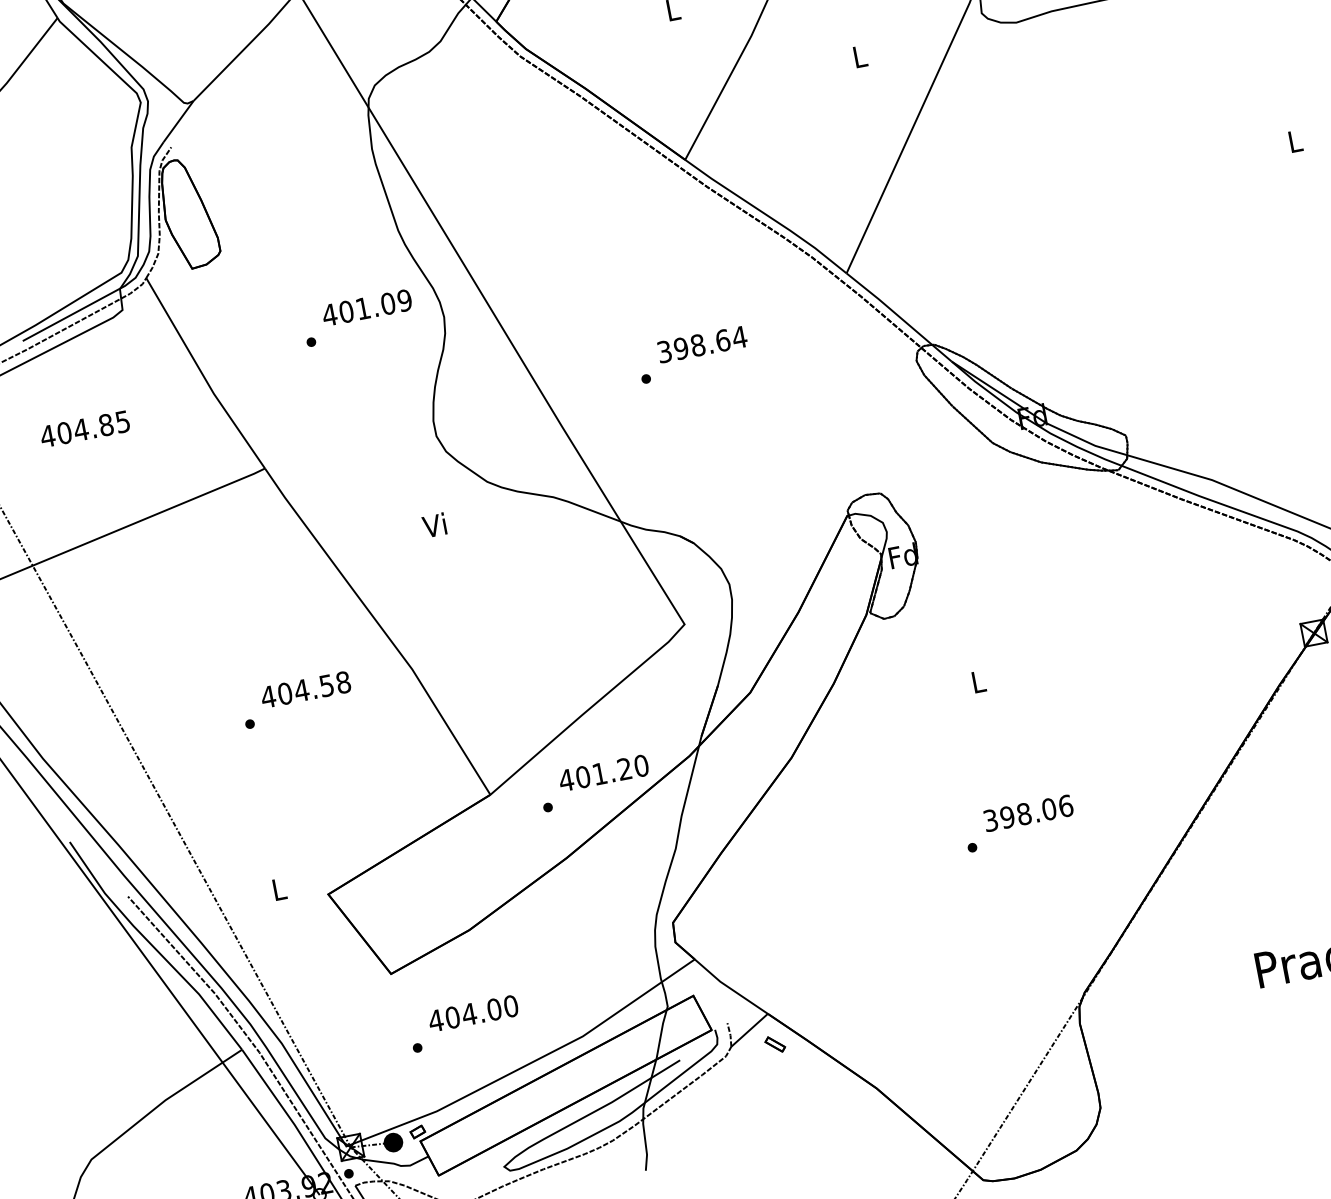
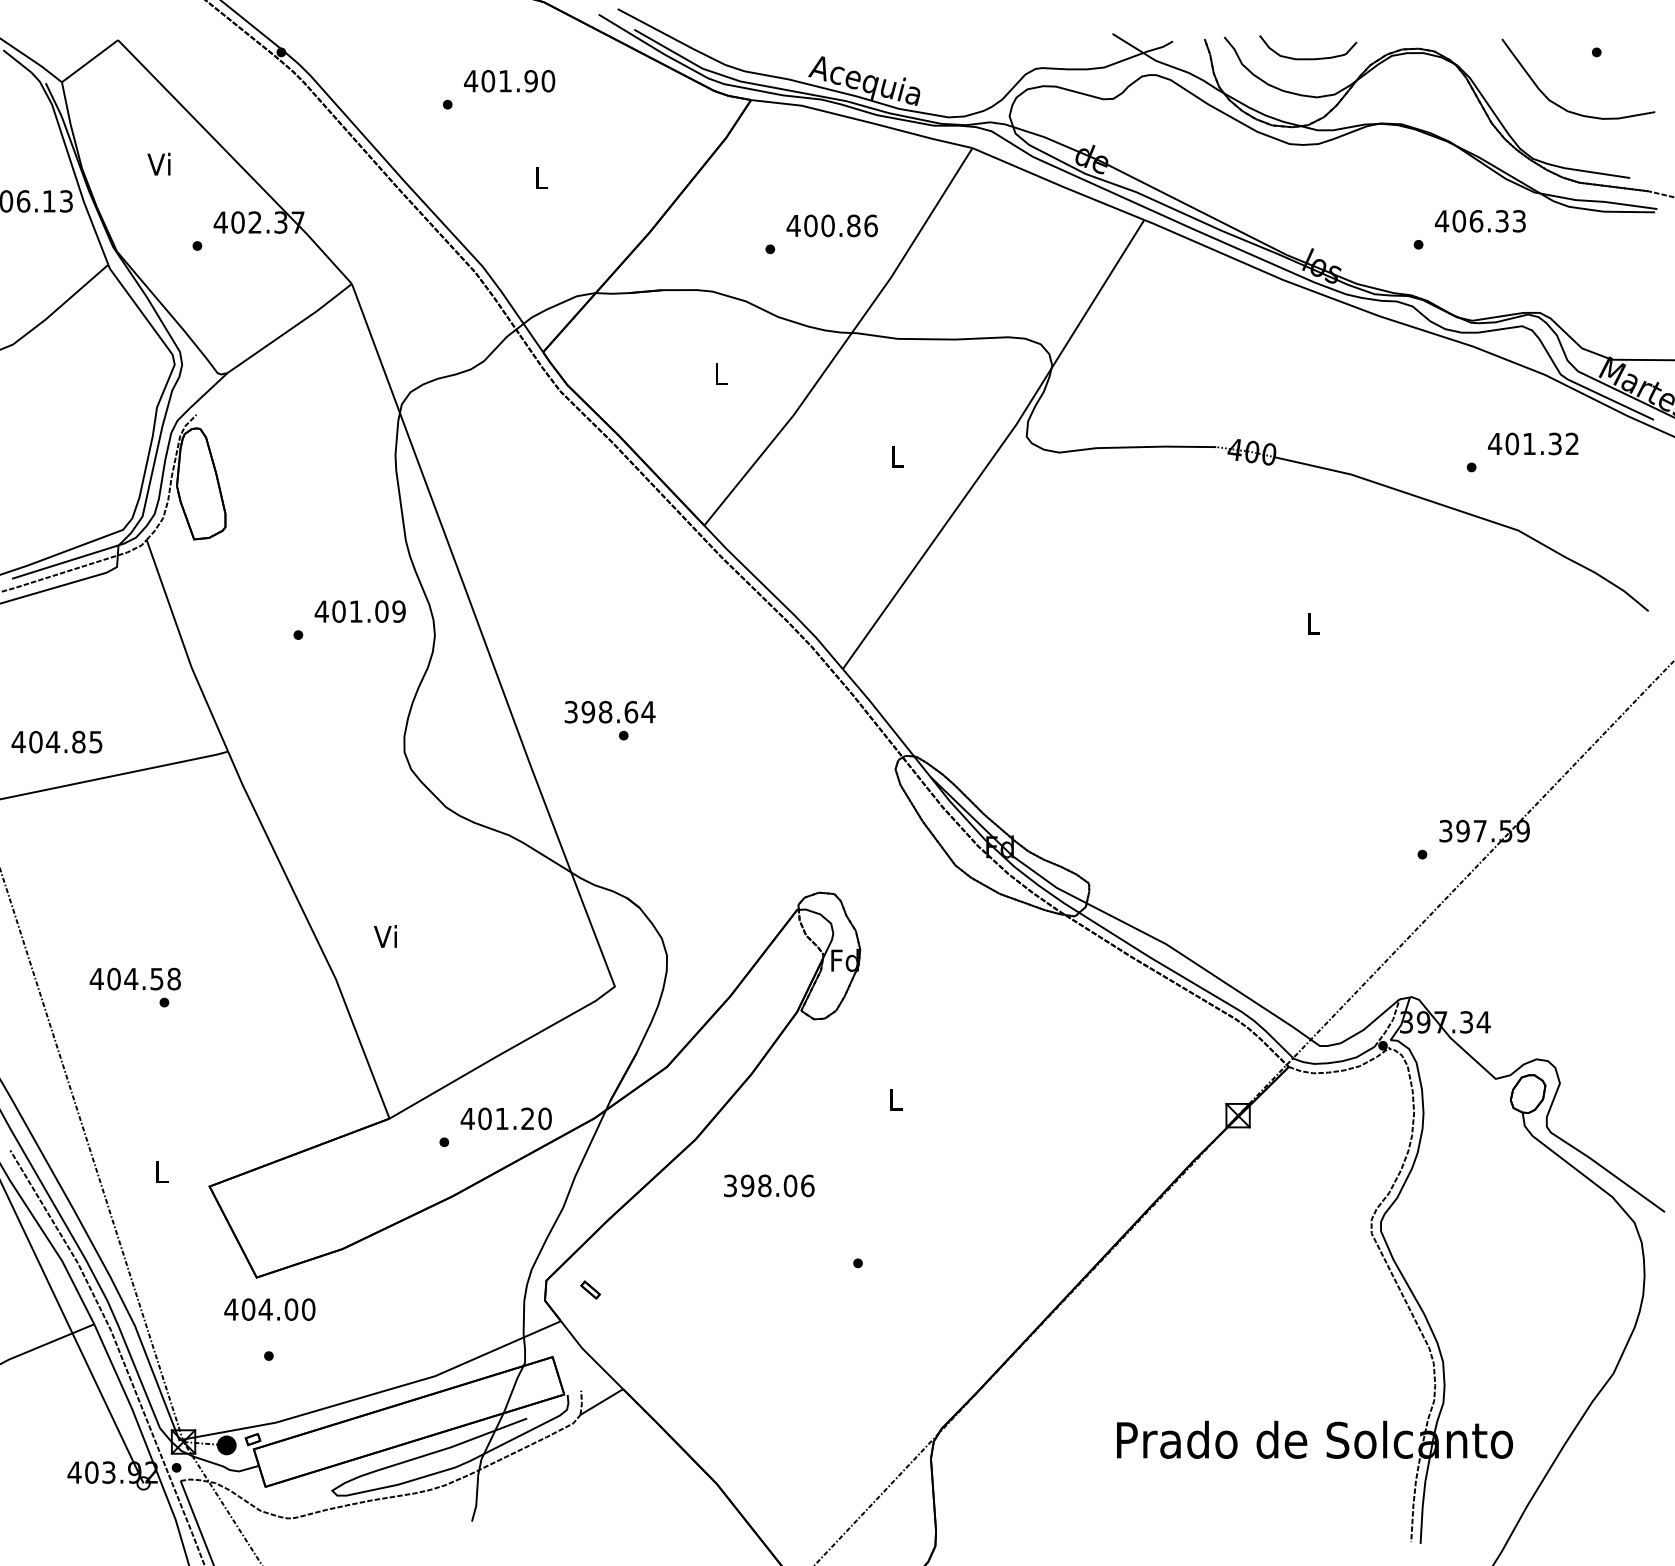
text: (701, 344) -> (609, 712), moved
text: (84, 428) -> (56, 741), moved
text: (434, 525) -> (385, 936), moved
text: (304, 689) -> (134, 978), moved
text: (1028, 812) -> (769, 1185), moved
text: (473, 1013) -> (269, 1309), moved
part: (775, 1044) -> (590, 1289), moved

